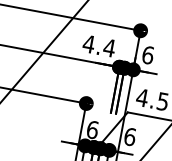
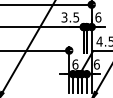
text: (99, 46) -> (70, 17), 4.4 -> 3.5

